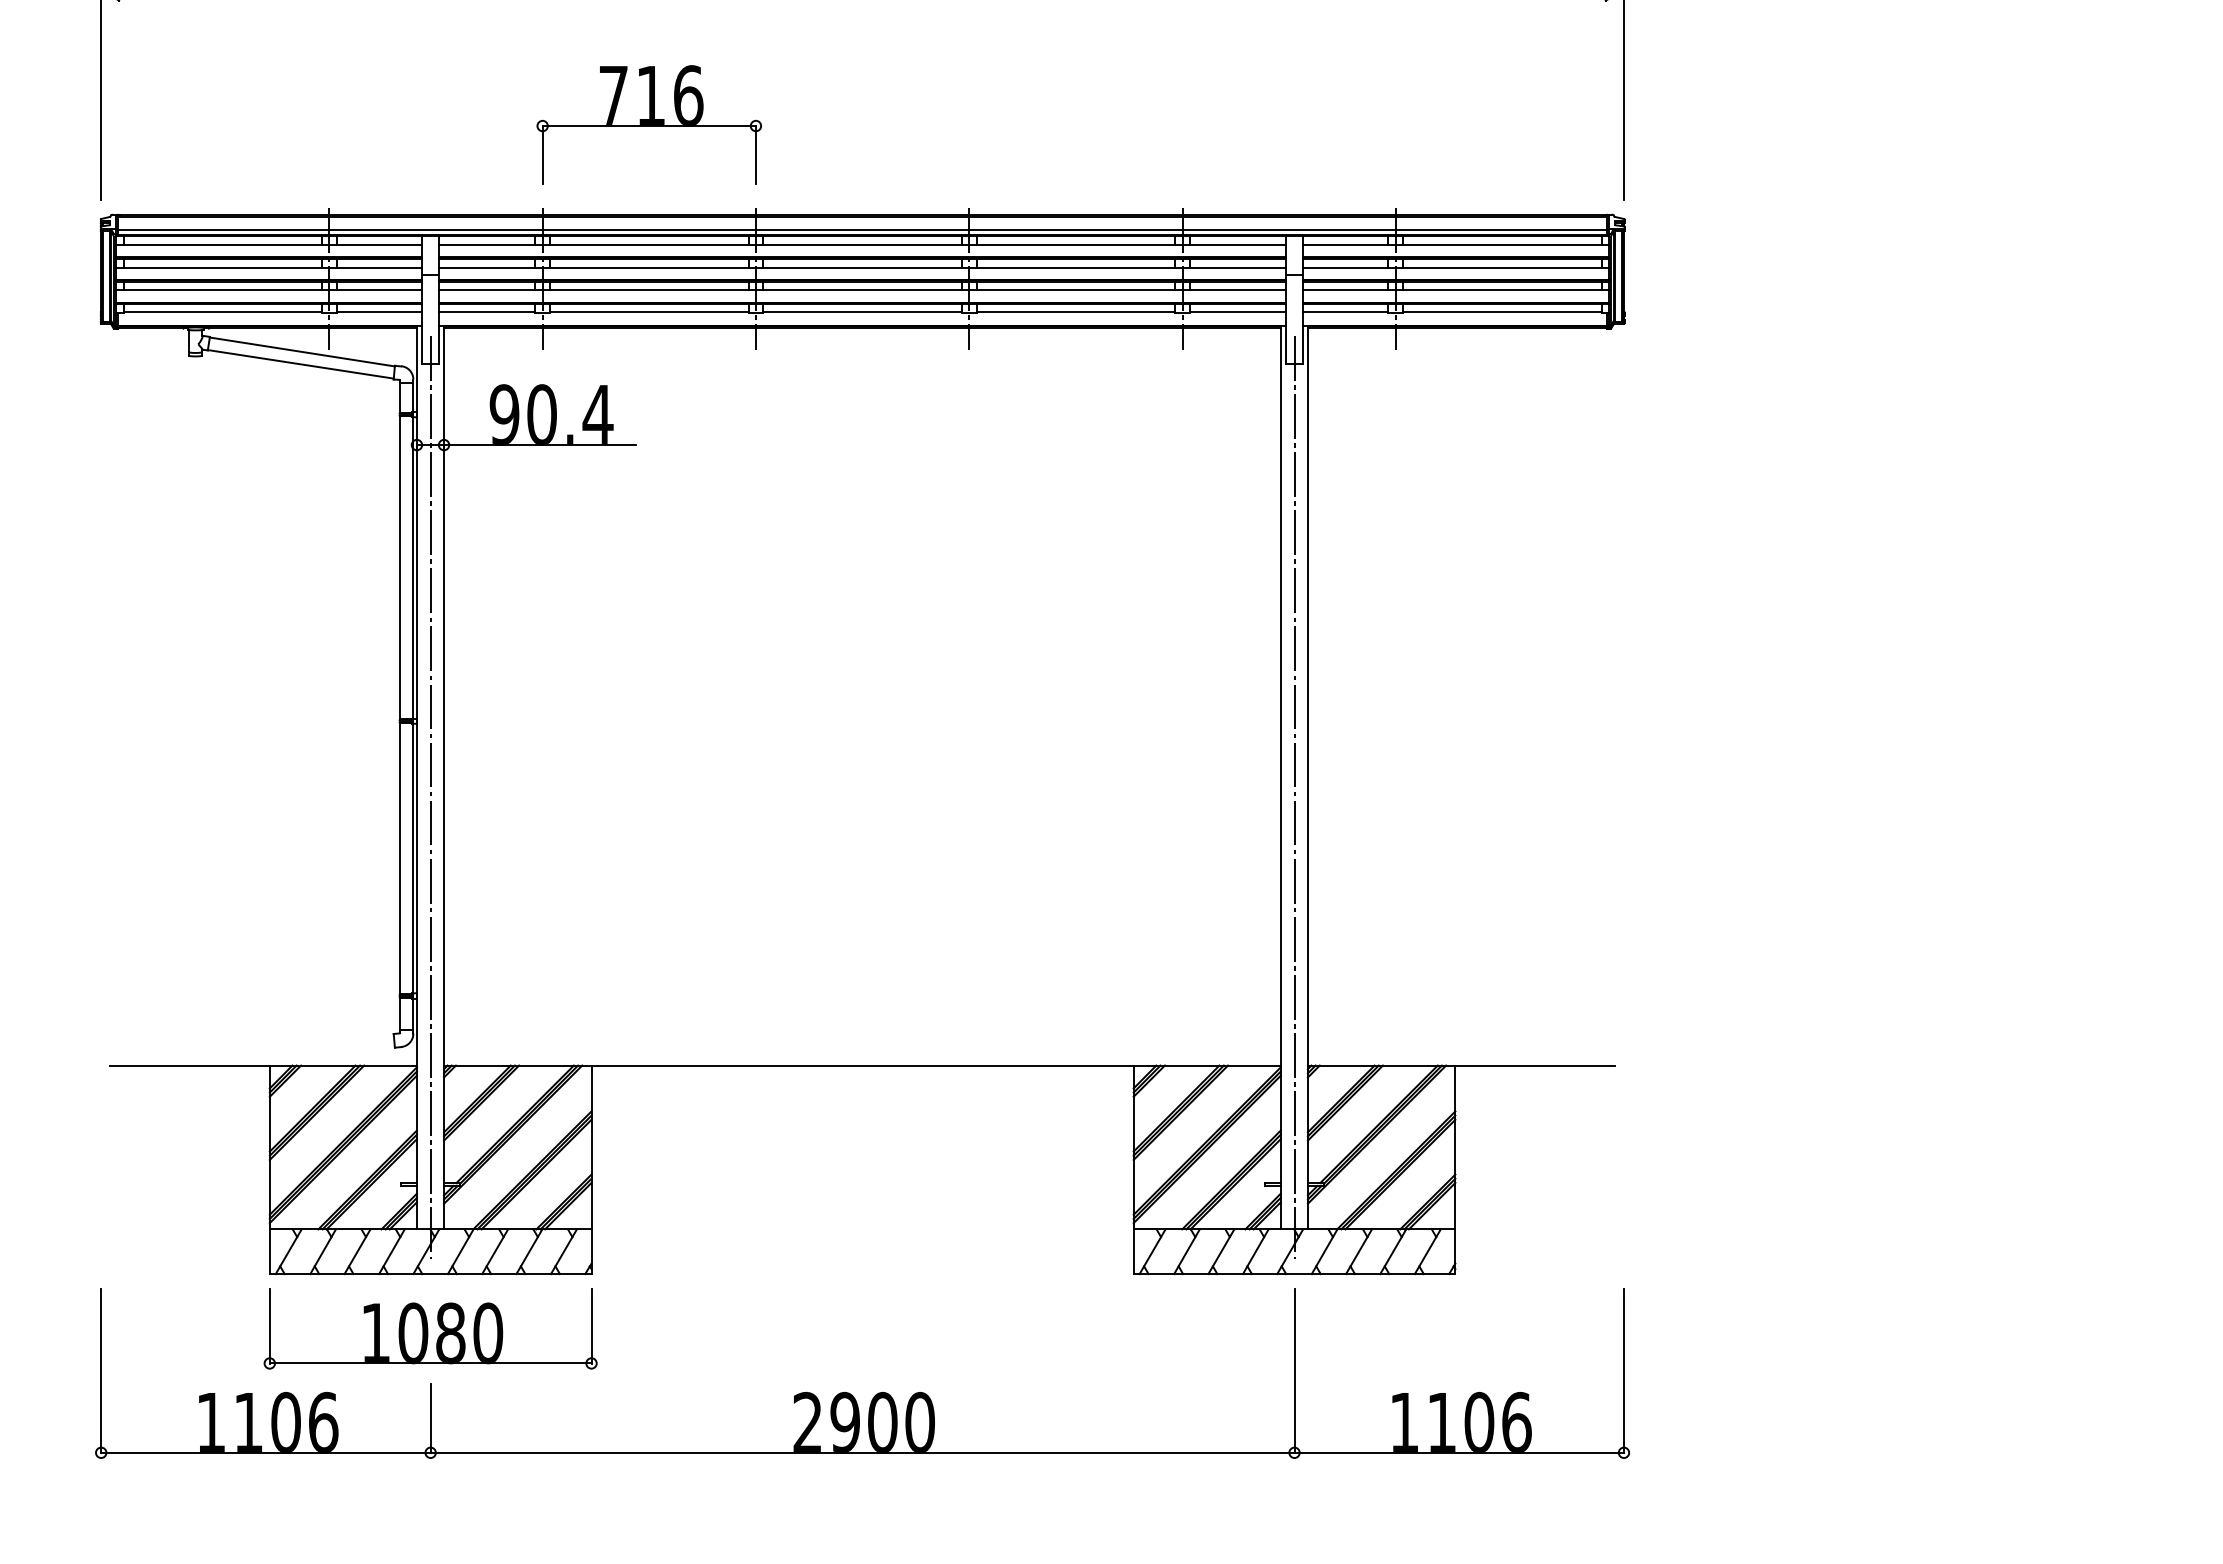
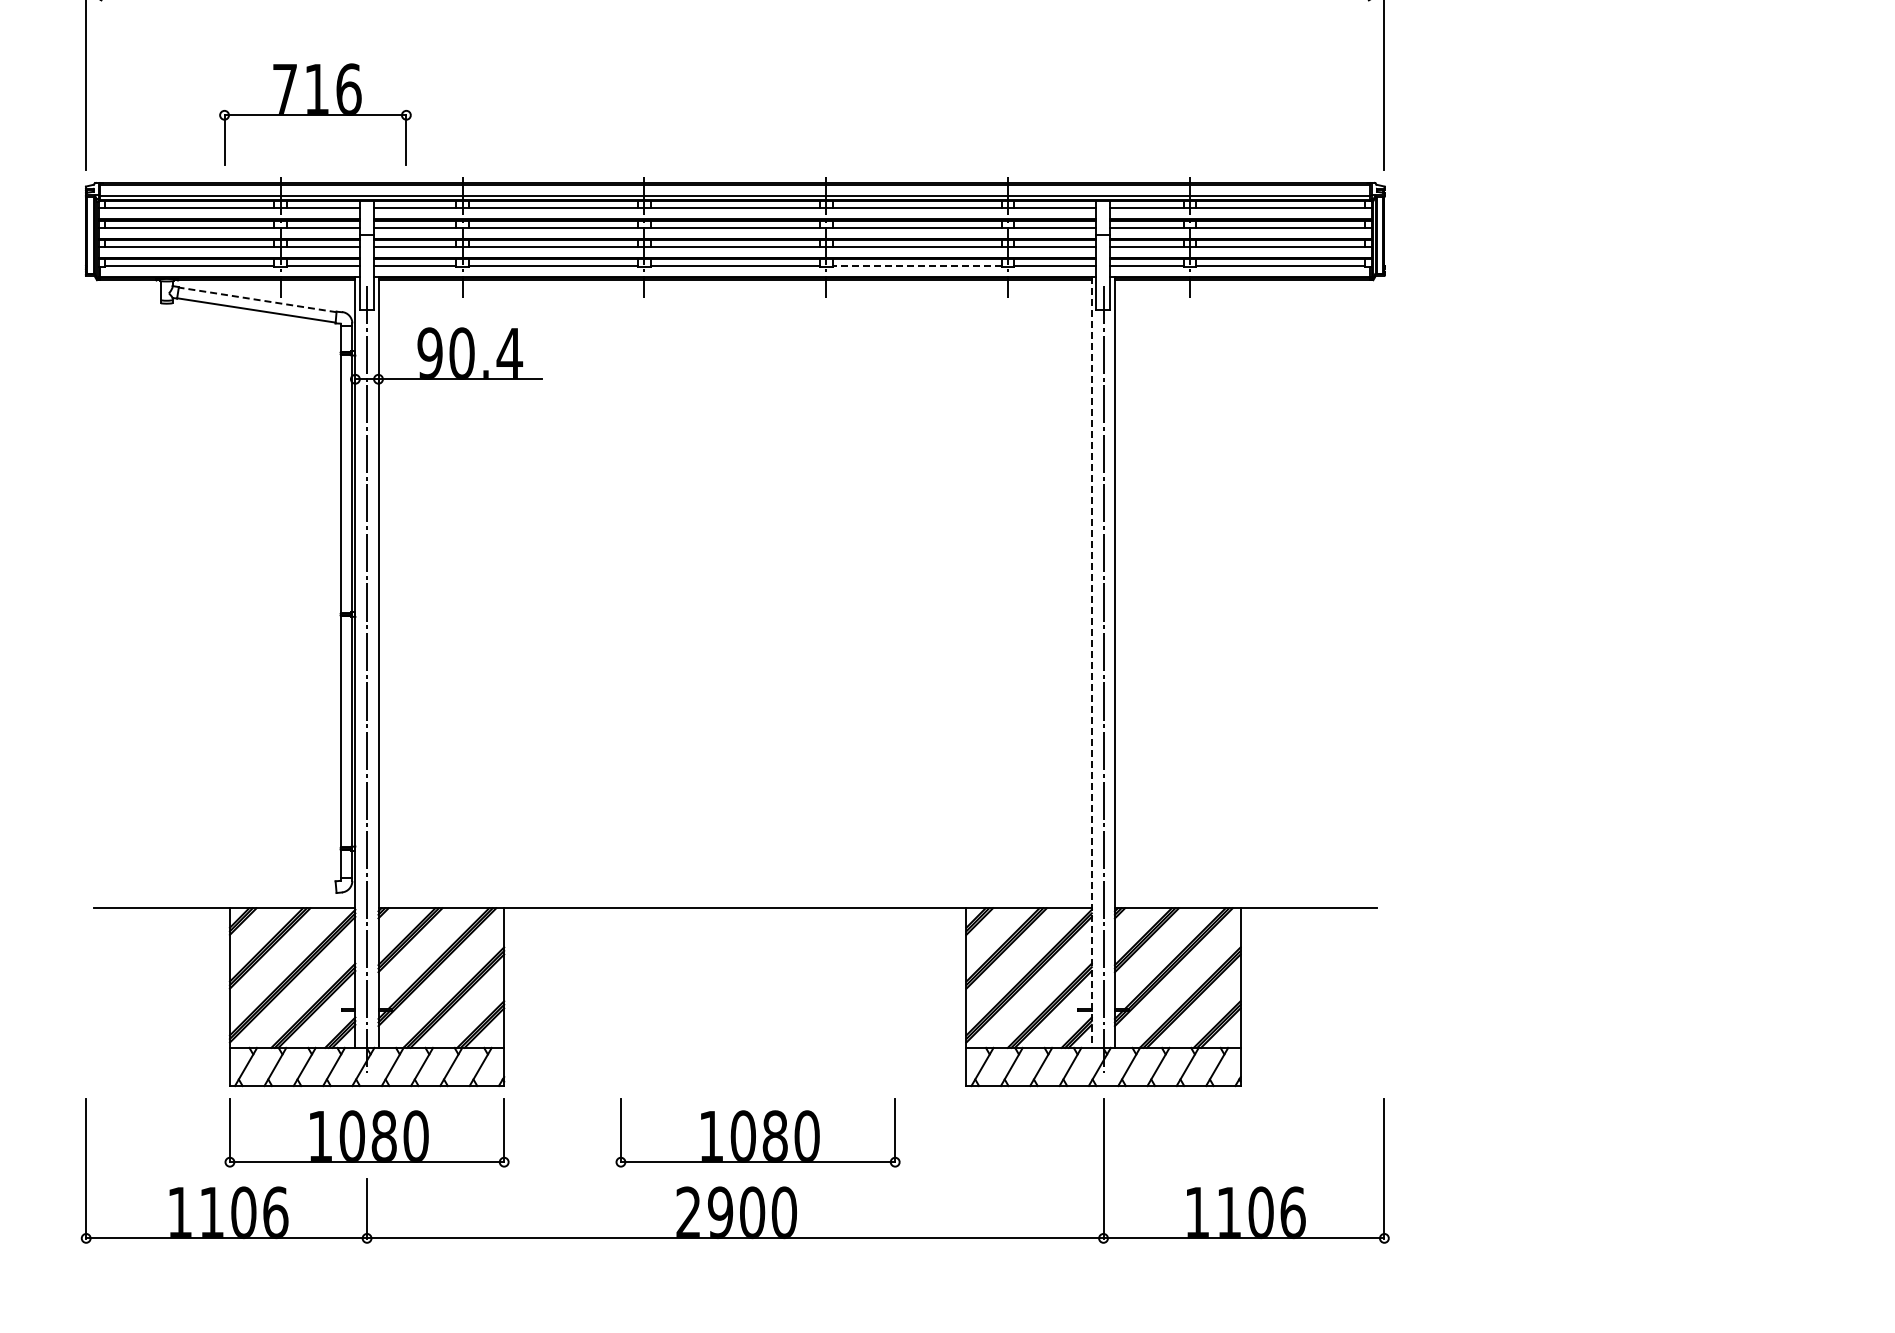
part: (649, 125) -> (315, 114), moved
line: (1076, 311) -> (917, 265), solid -> dashed
line: (302, 351) -> (257, 299), solid -> dashed
line: (1280, 778) -> (1091, 663), solid -> dashed
part: (888, 1328) -> (757, 1132), added

